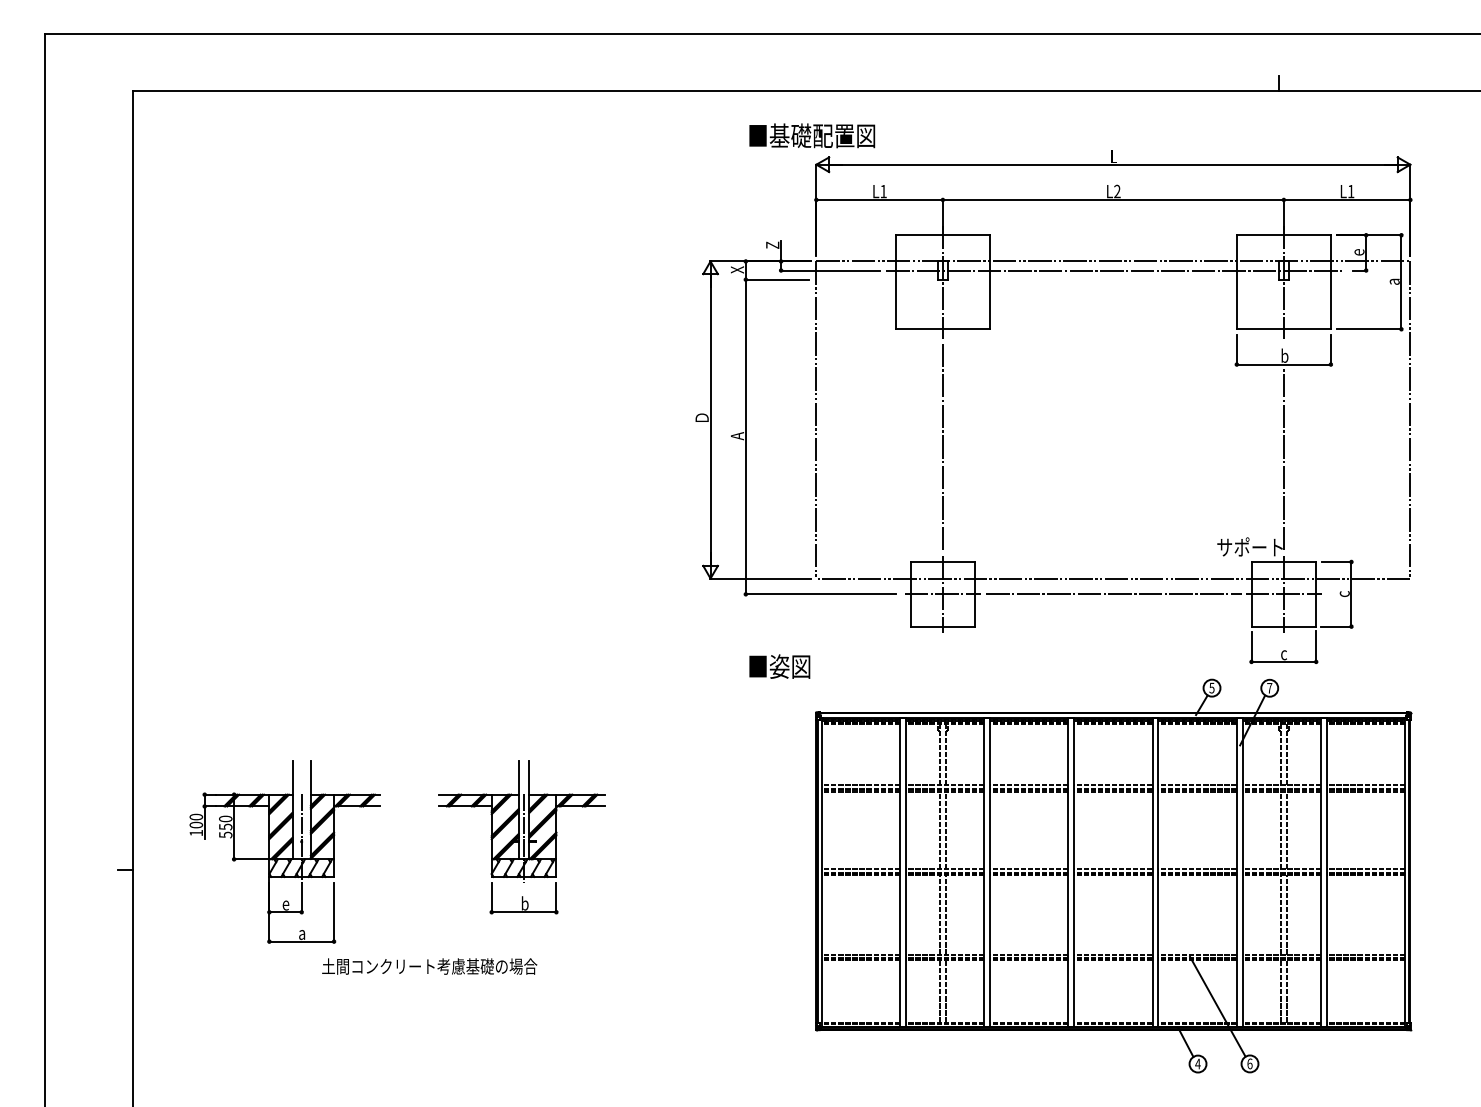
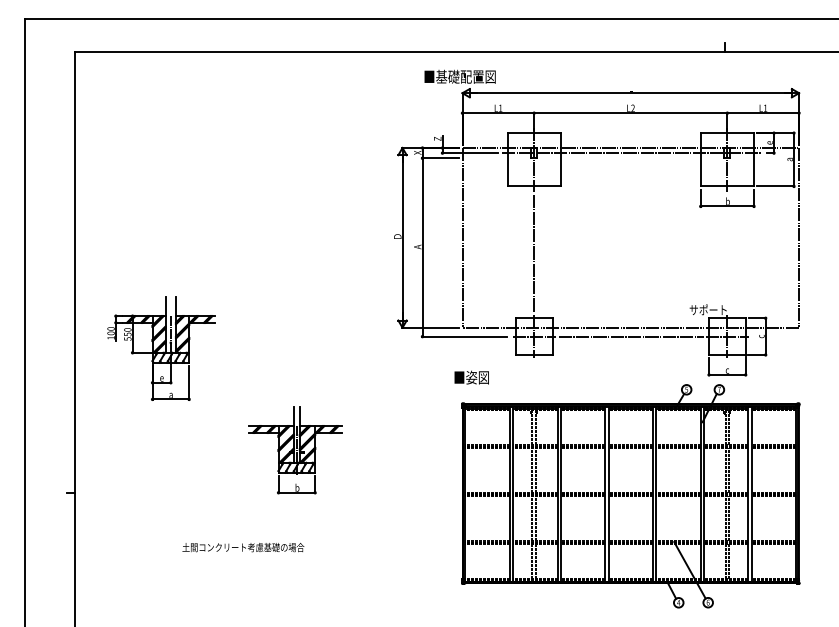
line: (1284, 459) -> (727, 260), removed
text: (779, 666) -> (471, 377), moved
part: (521, 837) -> (295, 450), moved
part: (285, 851) -> (161, 348), moved

